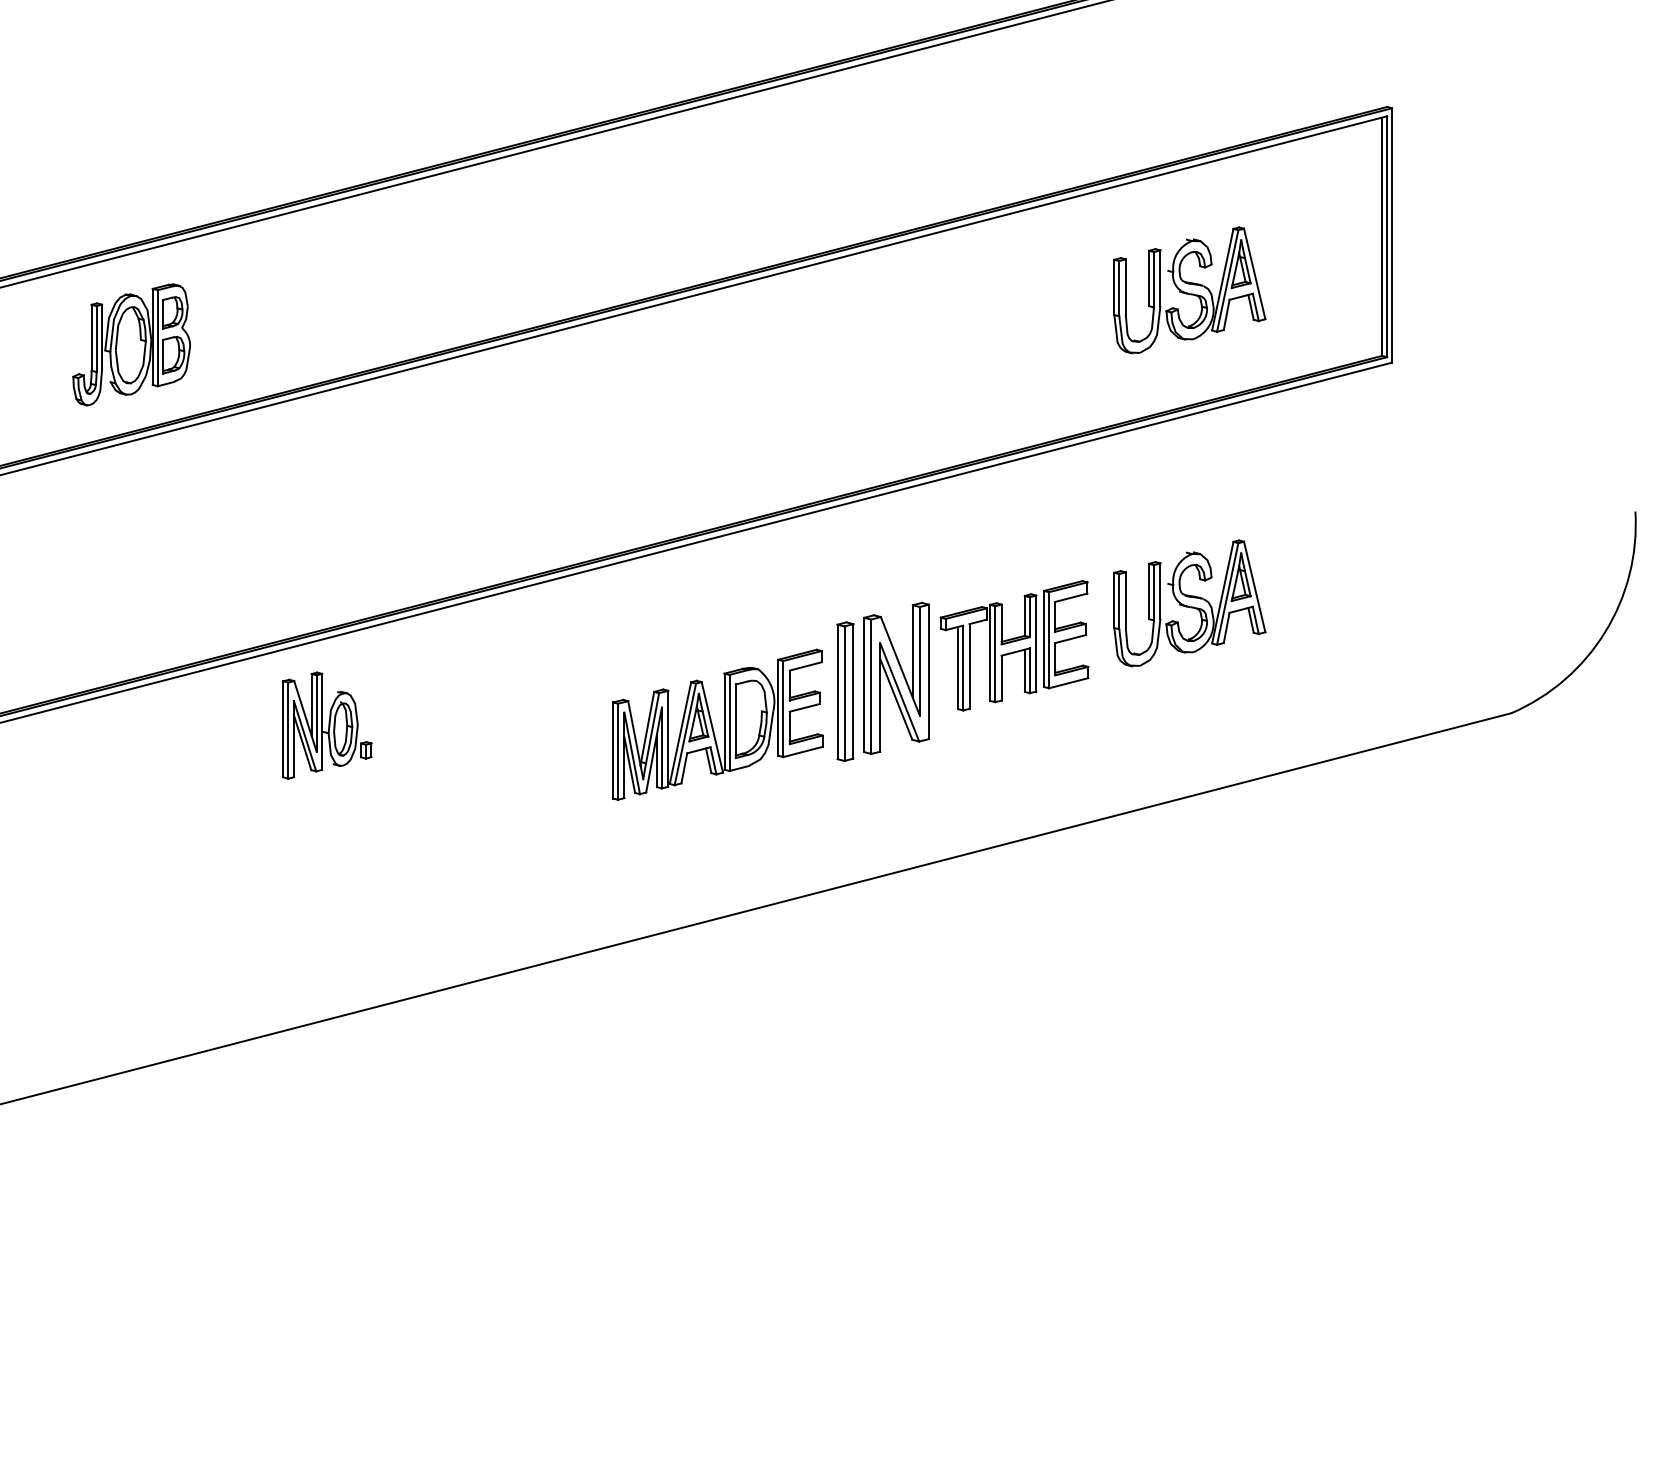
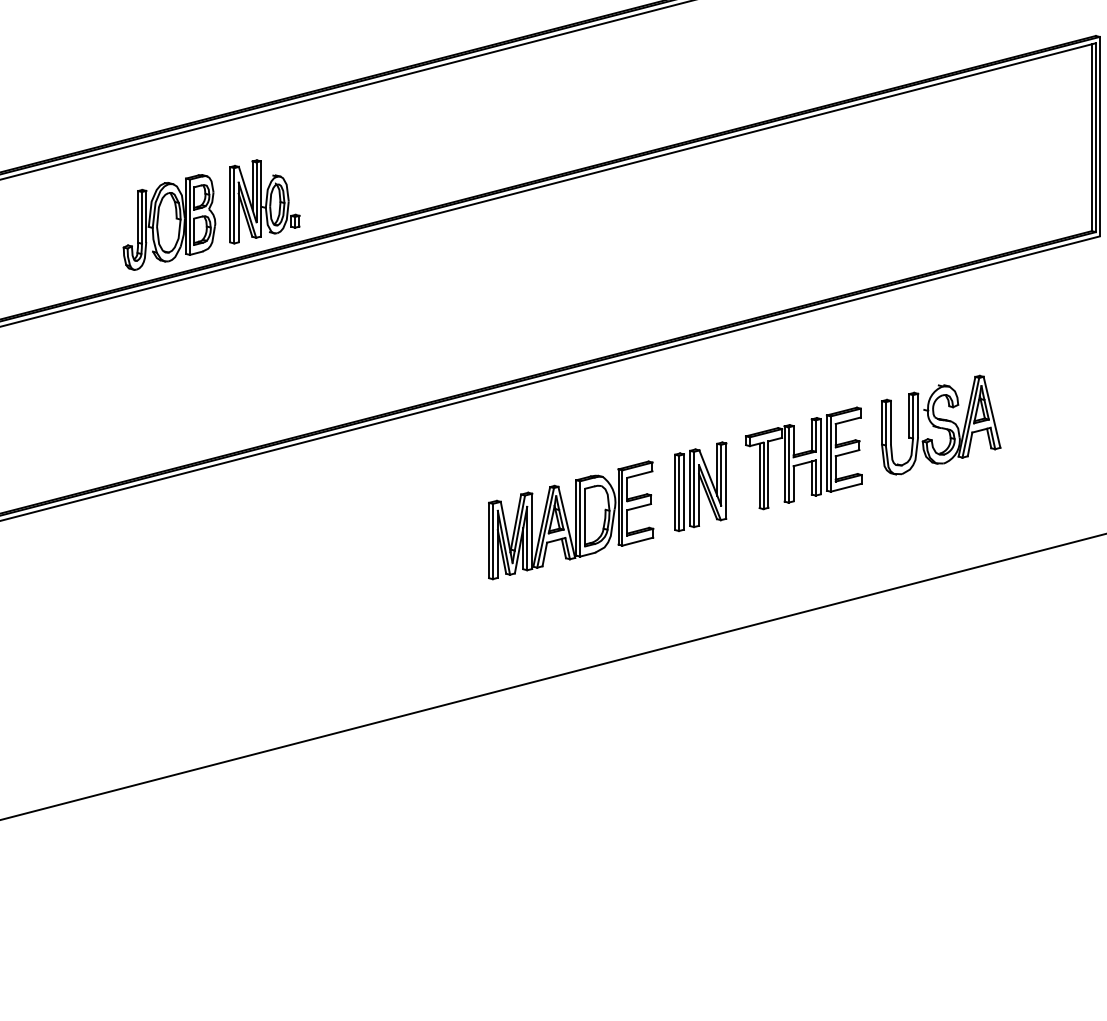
part: (1189, 290) -> (940, 179), removed
part: (131, 344) -> (169, 222), moved
part: (882, 681) -> (700, 486), size x0.71
part: (327, 725) -> (265, 201), moved

